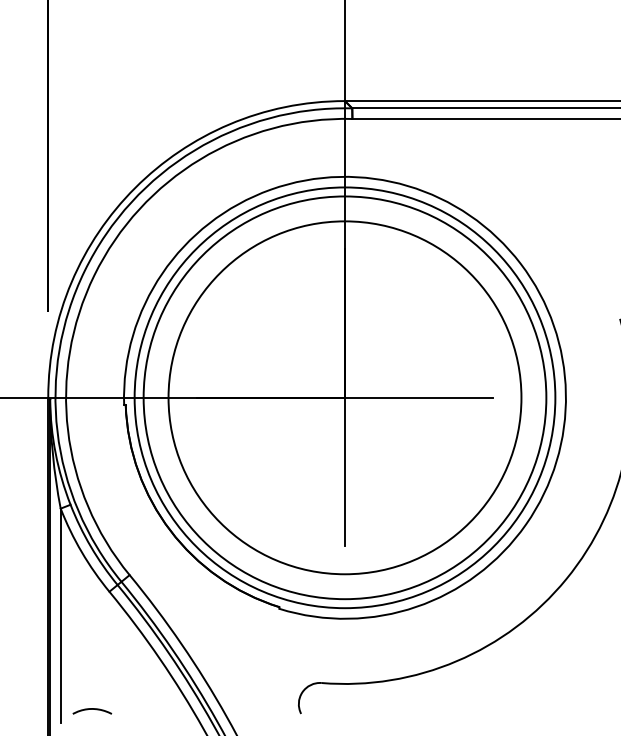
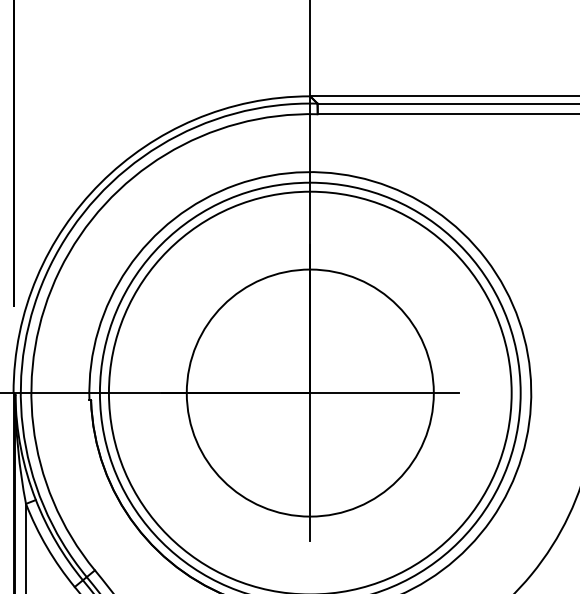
circle: (344, 397) -> (309, 392), size x0.7

